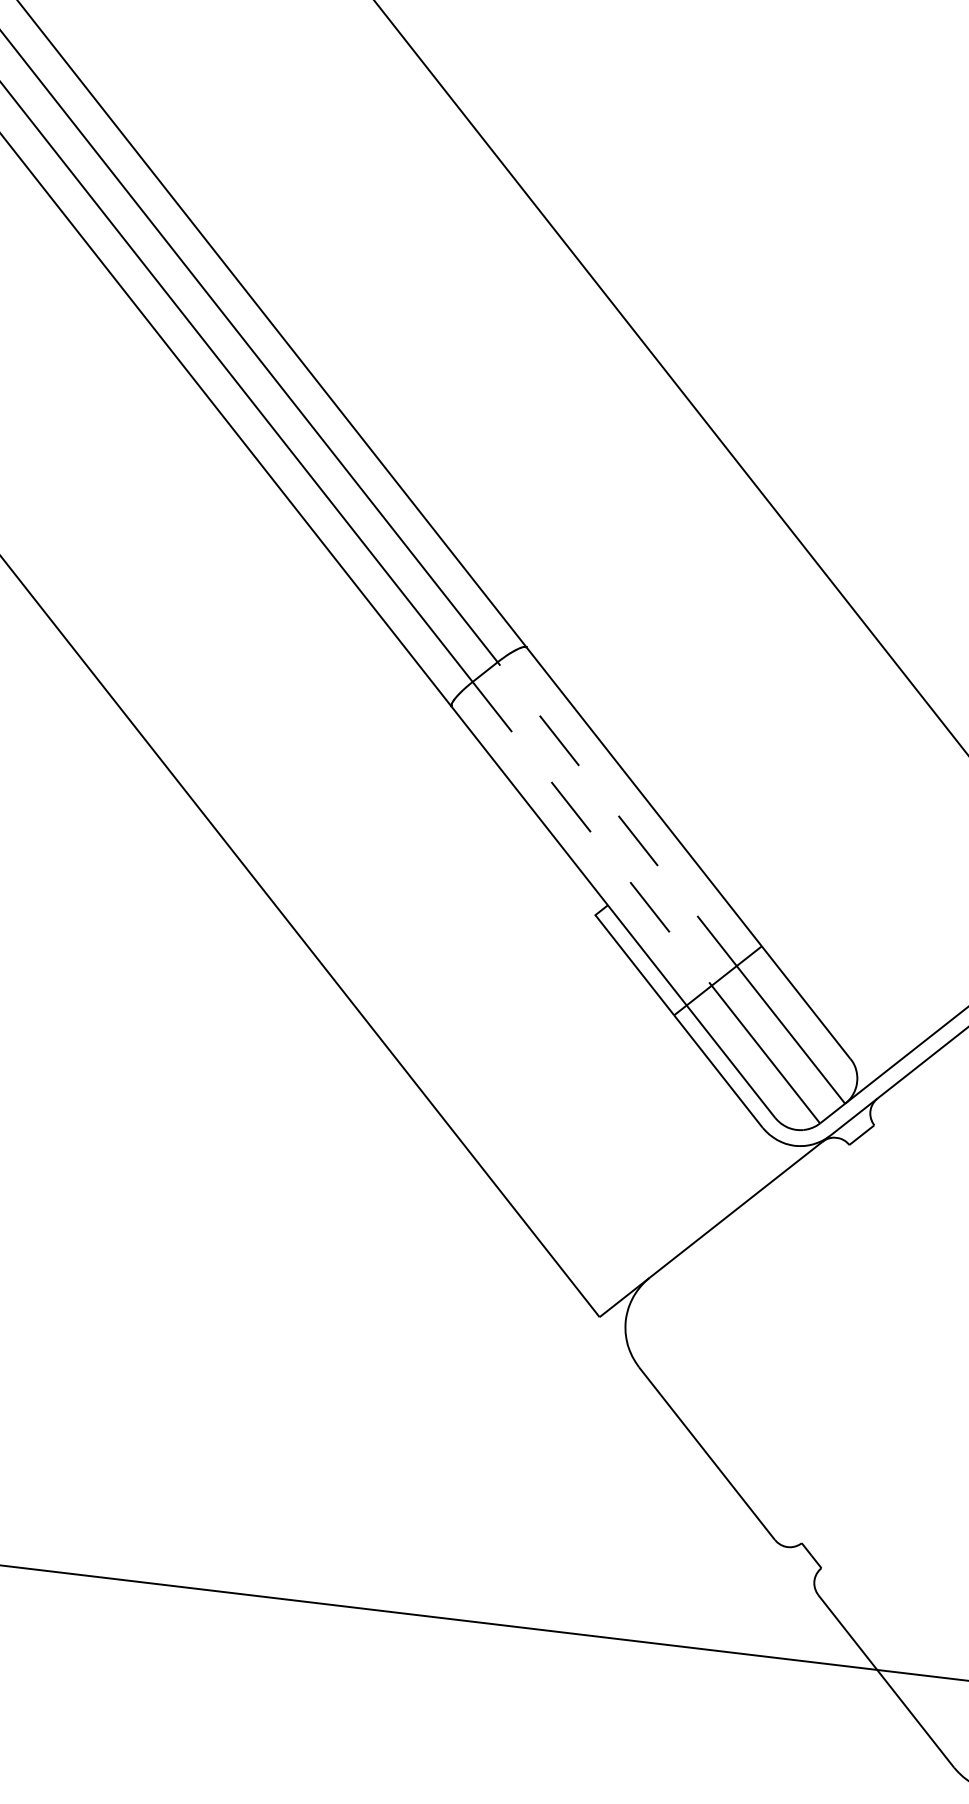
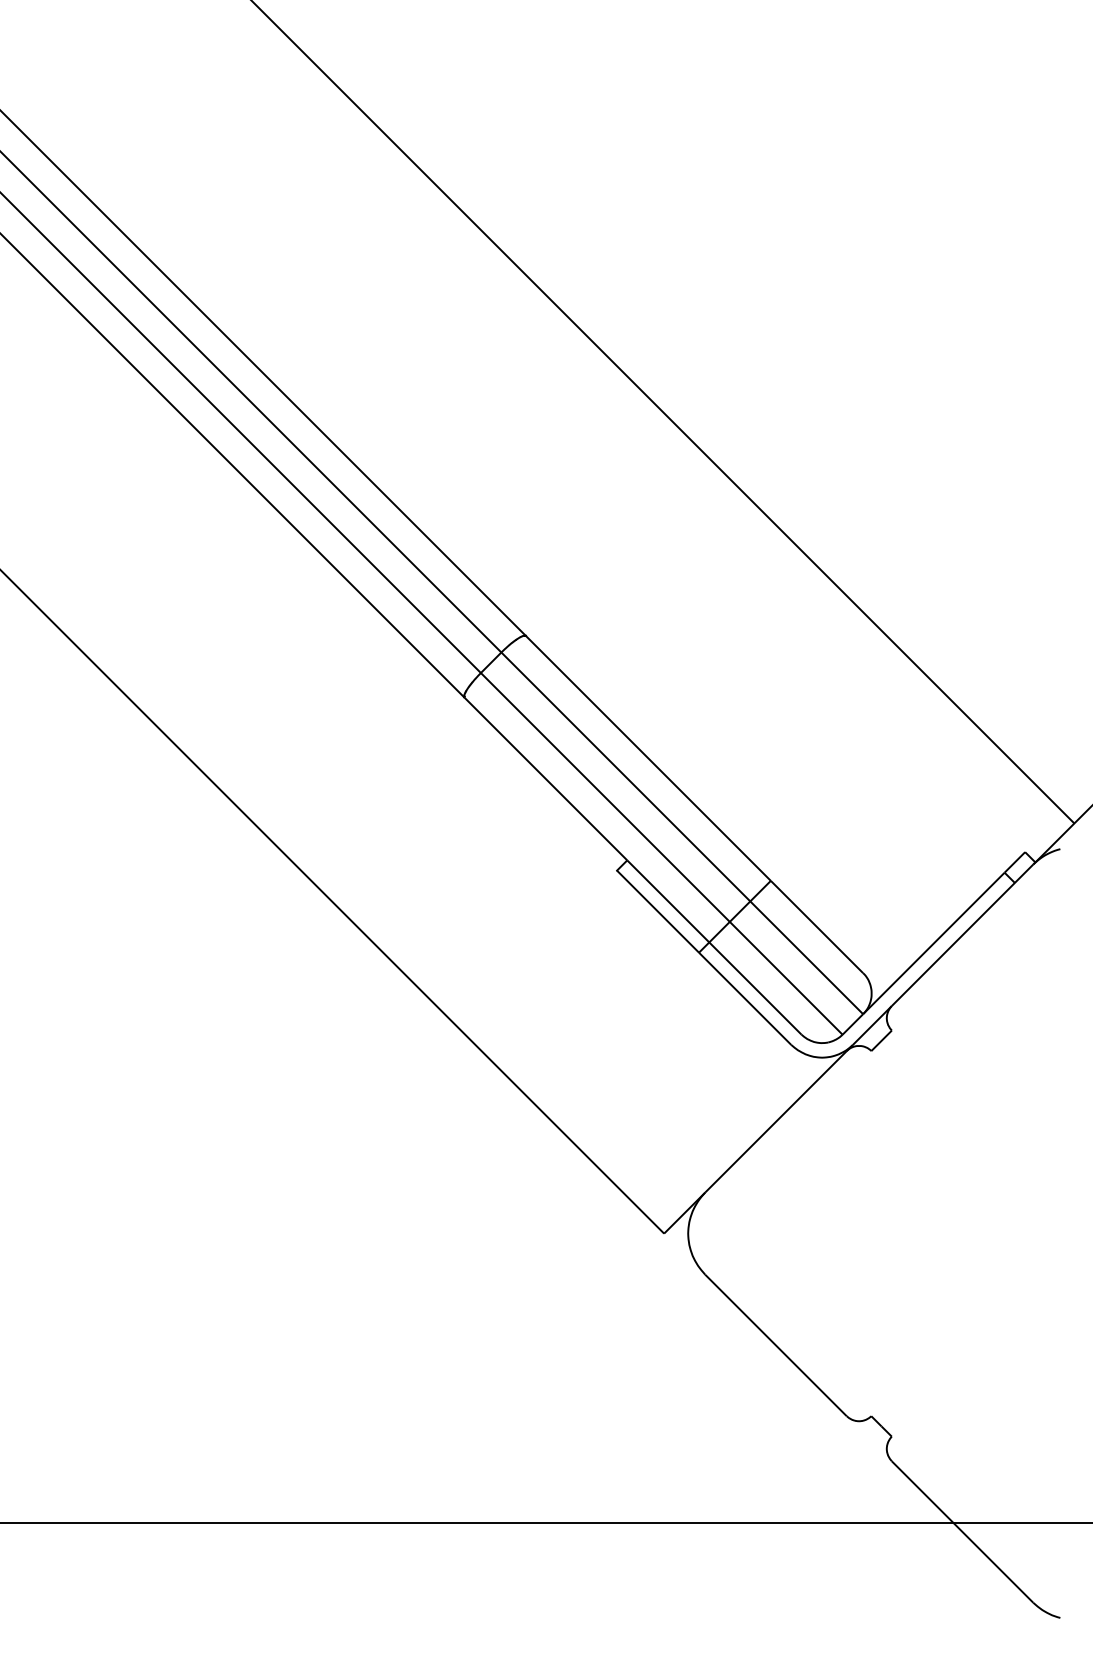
line: (616, 813) -> (625, 776), dashed -> solid
line: (592, 833) -> (605, 797), dashed -> solid

